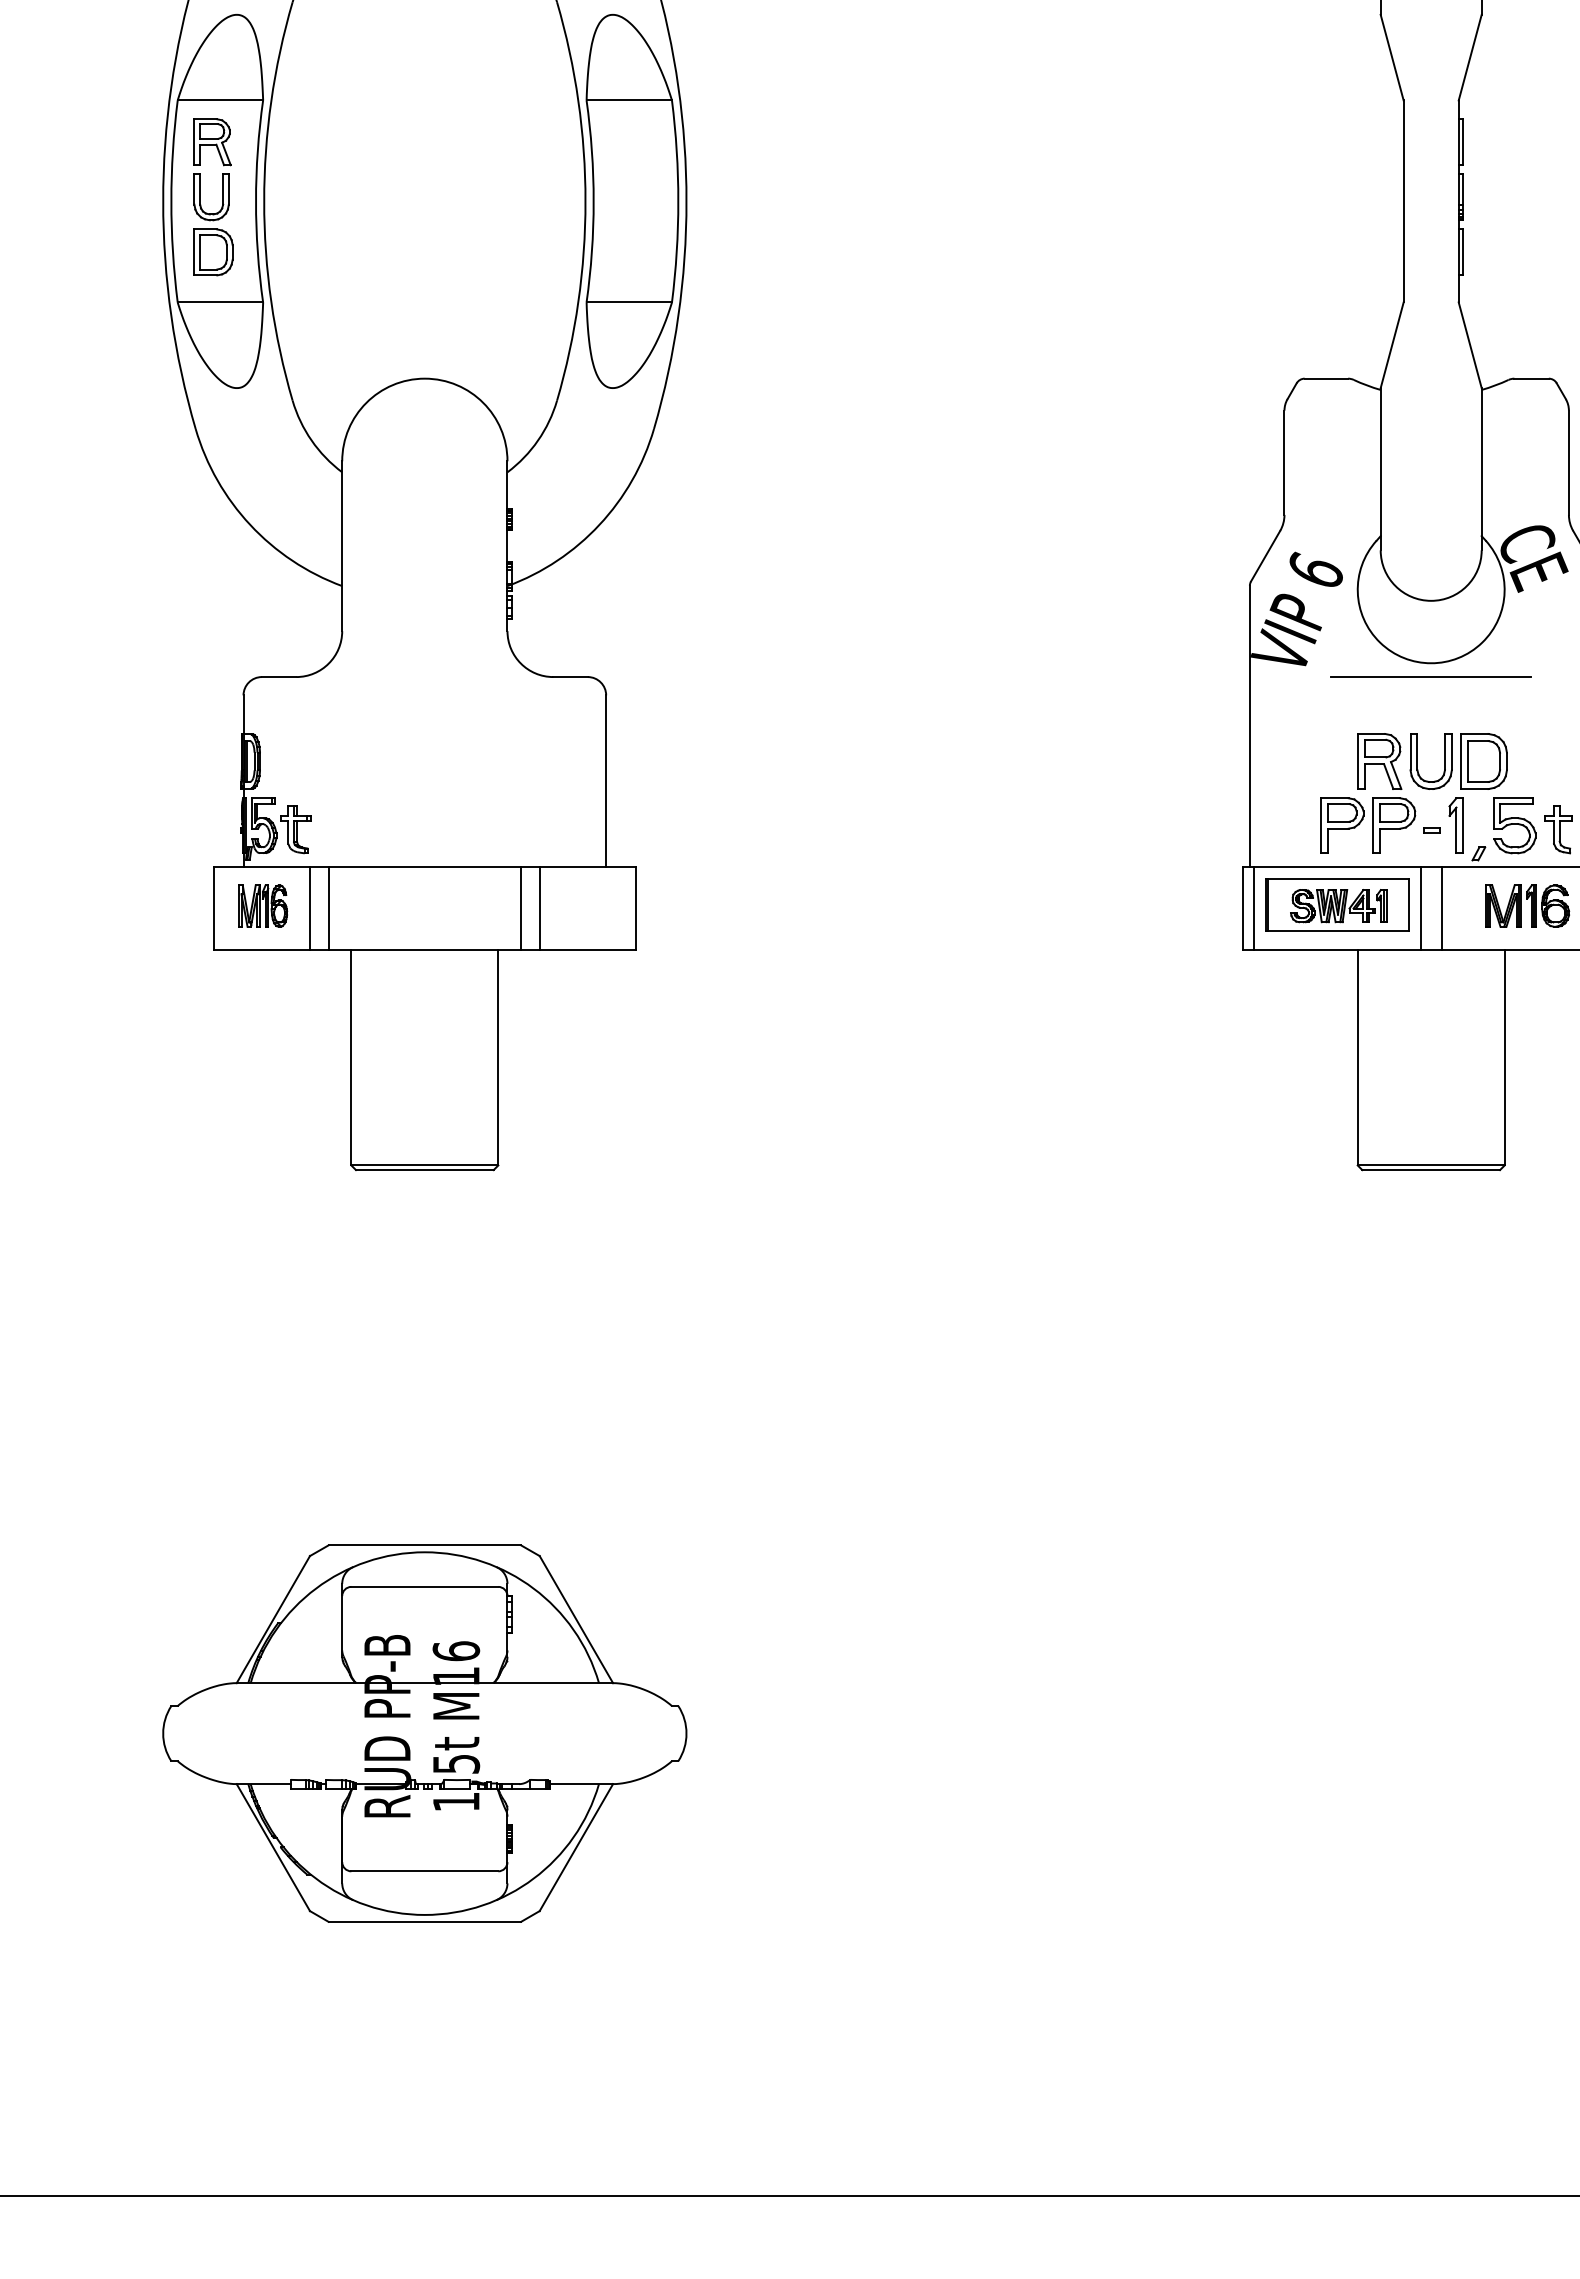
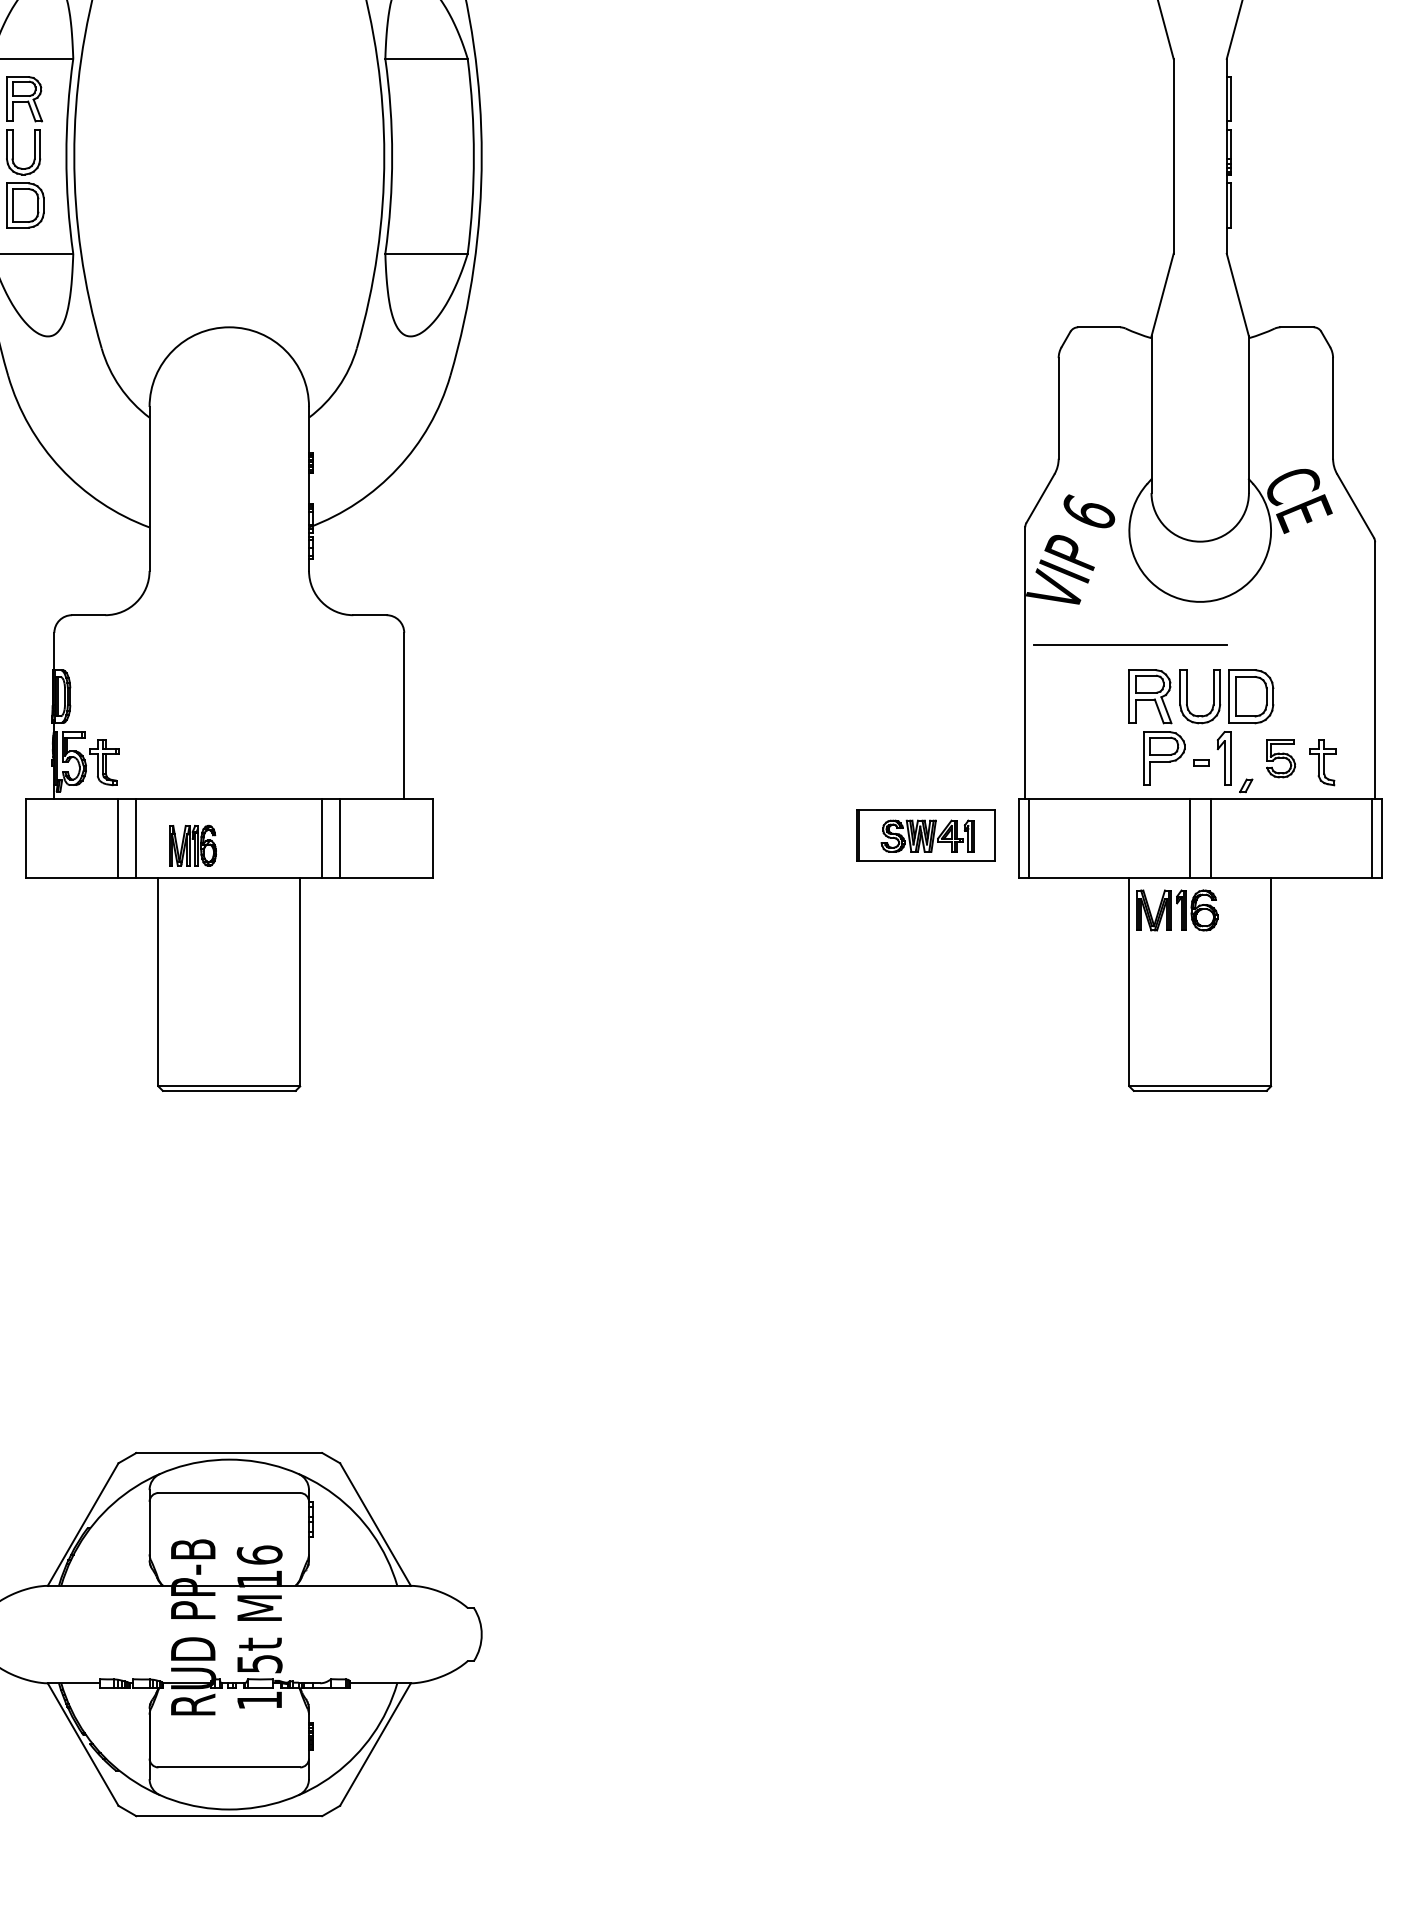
line: (1430, 676) -> (1130, 644), moved
part: (1342, 825) -> (1114, 758), removed
part: (1514, 825) -> (1280, 758), size x0.7
part: (1337, 904) -> (926, 834), moved
part: (263, 905) -> (193, 845), moved
part: (1527, 905) -> (1177, 909), moved

